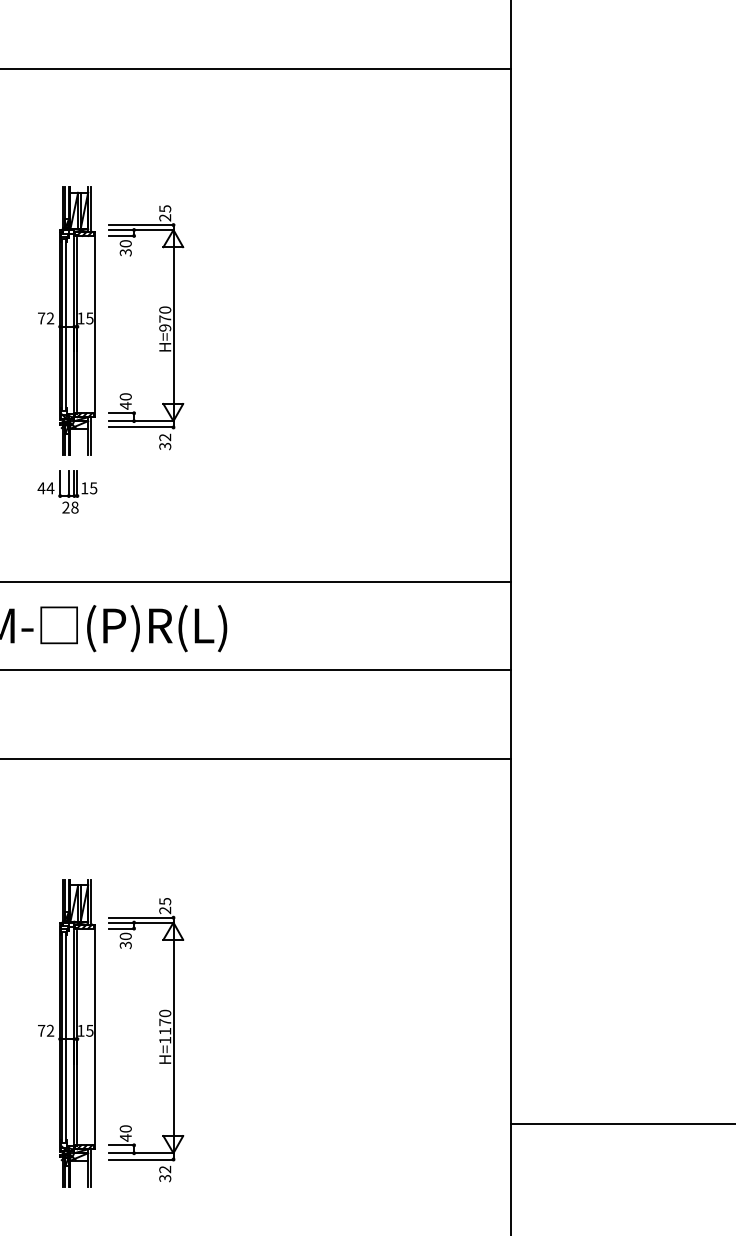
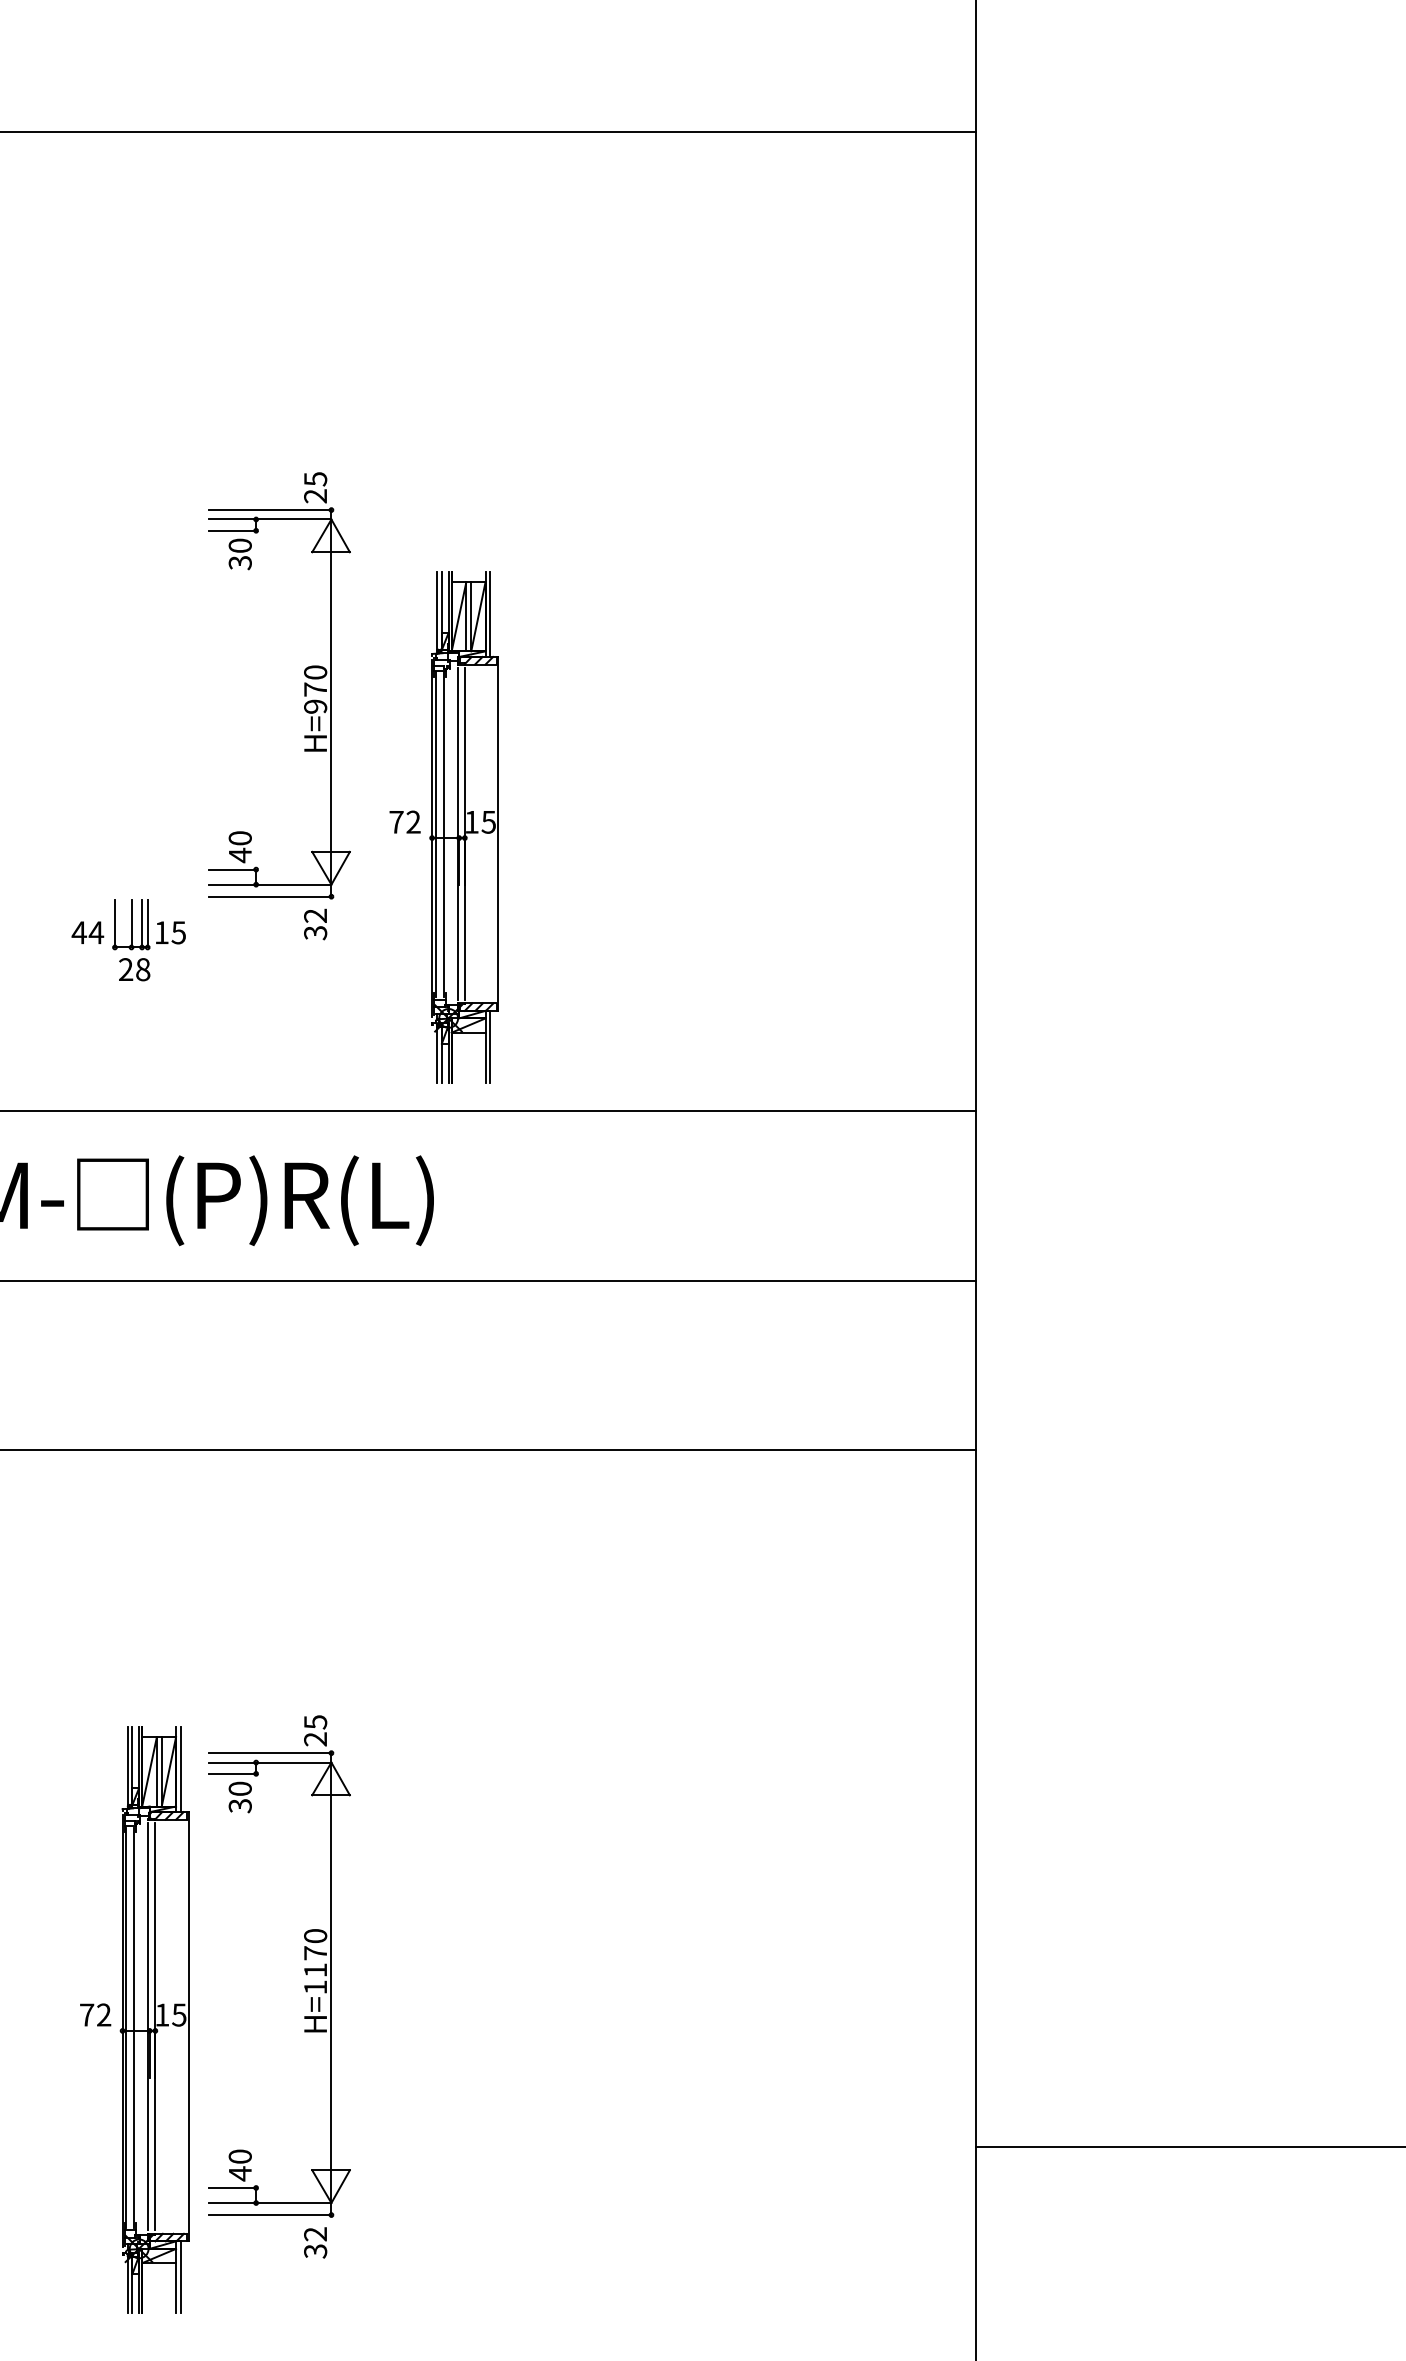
part: (66, 320) -> (444, 826), moved
part: (159, 327) -> (304, 705), moved
part: (66, 1033) -> (134, 2020), moved

